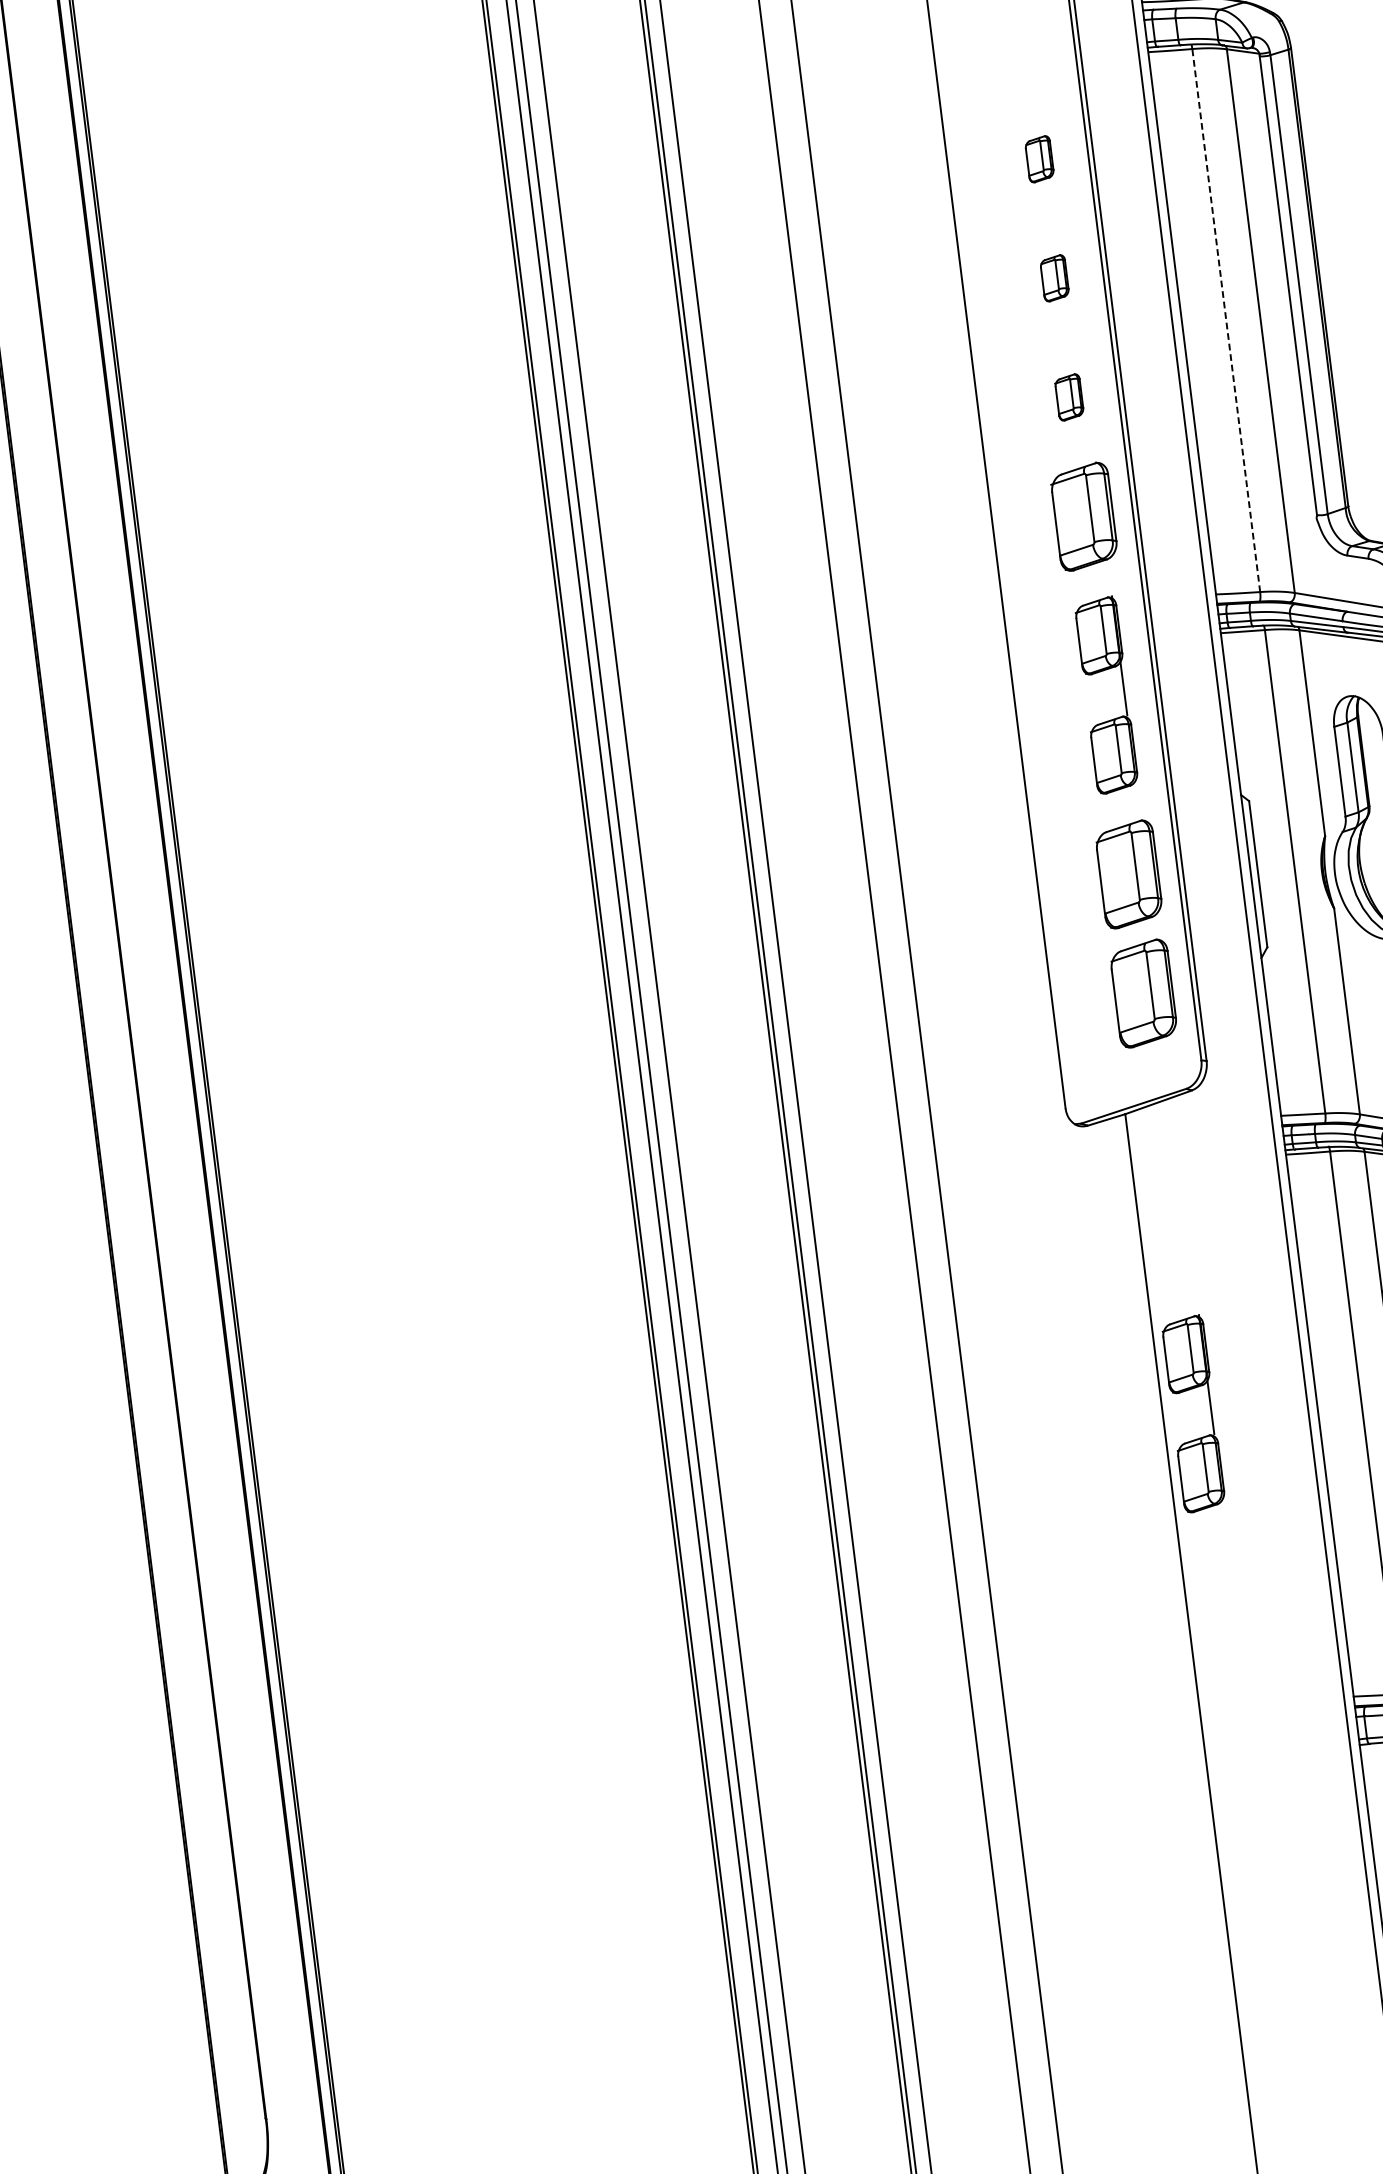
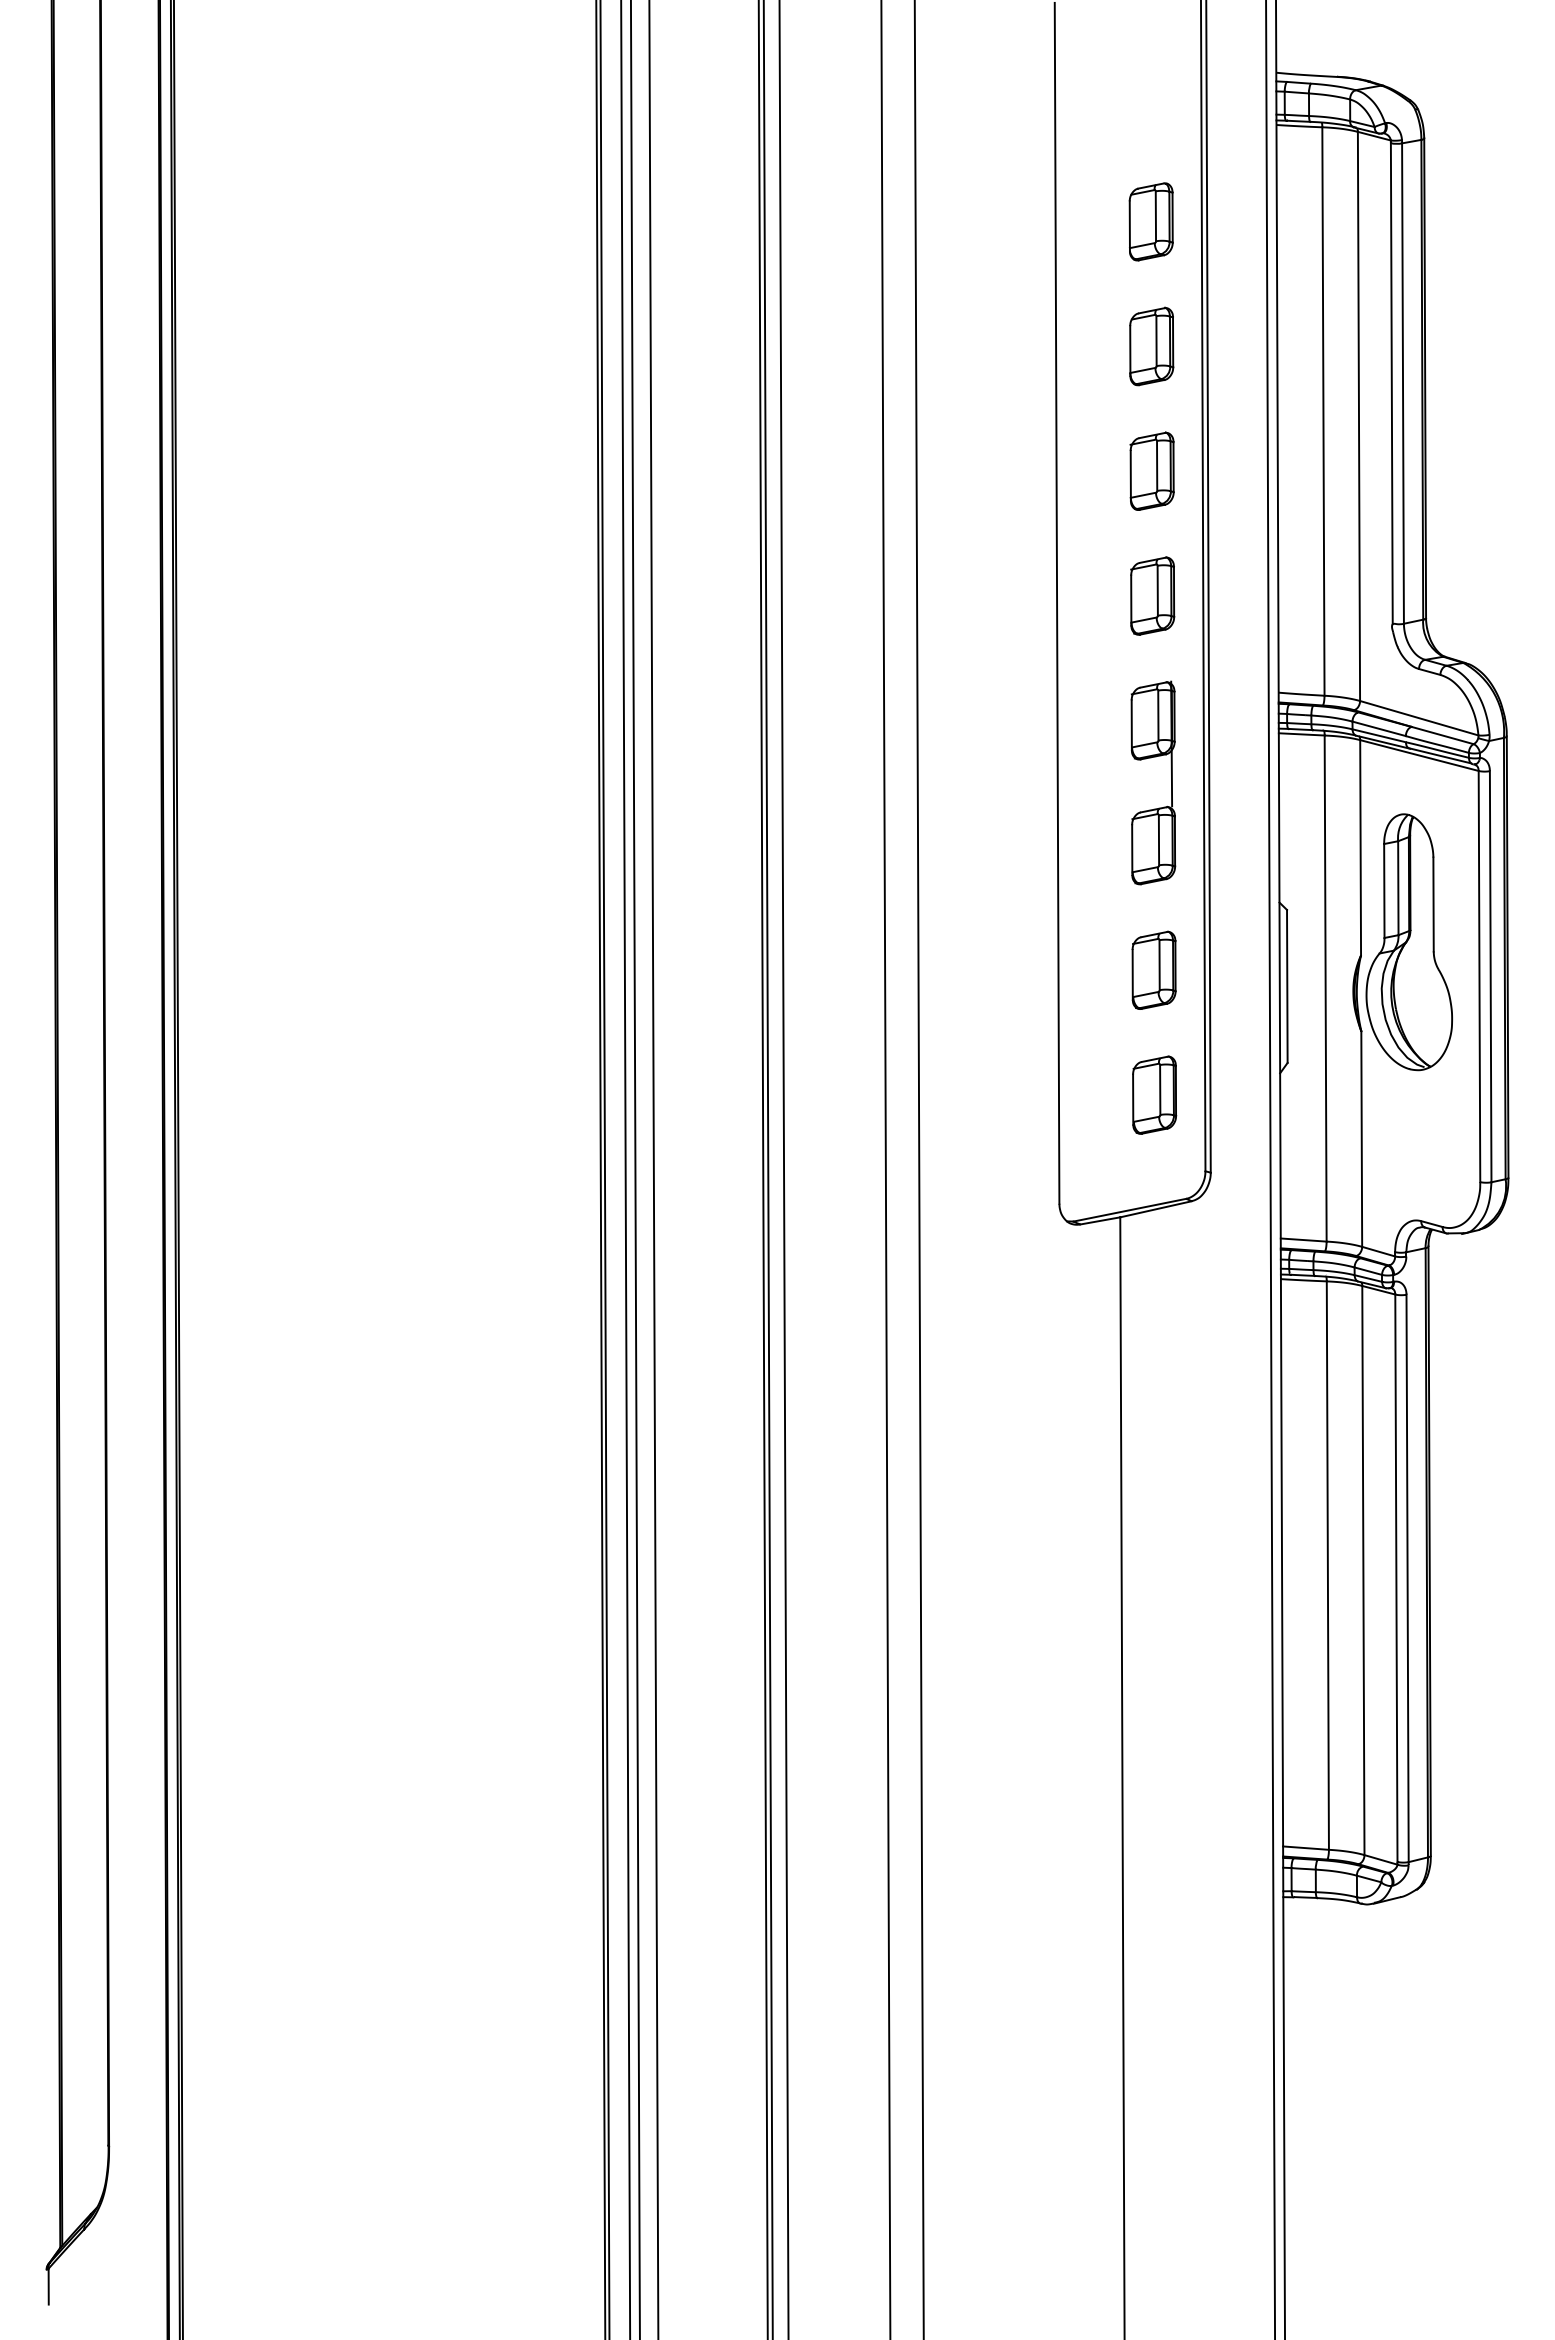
part: (1039, 158) -> (1150, 221), size x1.67
part: (1054, 278) -> (1151, 346), size x1.67
line: (1226, 320) -> (1323, 411), dashed -> solid
part: (1068, 396) -> (1151, 470), size x1.67
part: (1084, 516) -> (1152, 595), size x0.71
part: (1128, 873) -> (1153, 969), size x0.71
part: (1143, 992) -> (1154, 1094), size x0.71
part: (1210, 1411) -> (1171, 1534), removed

